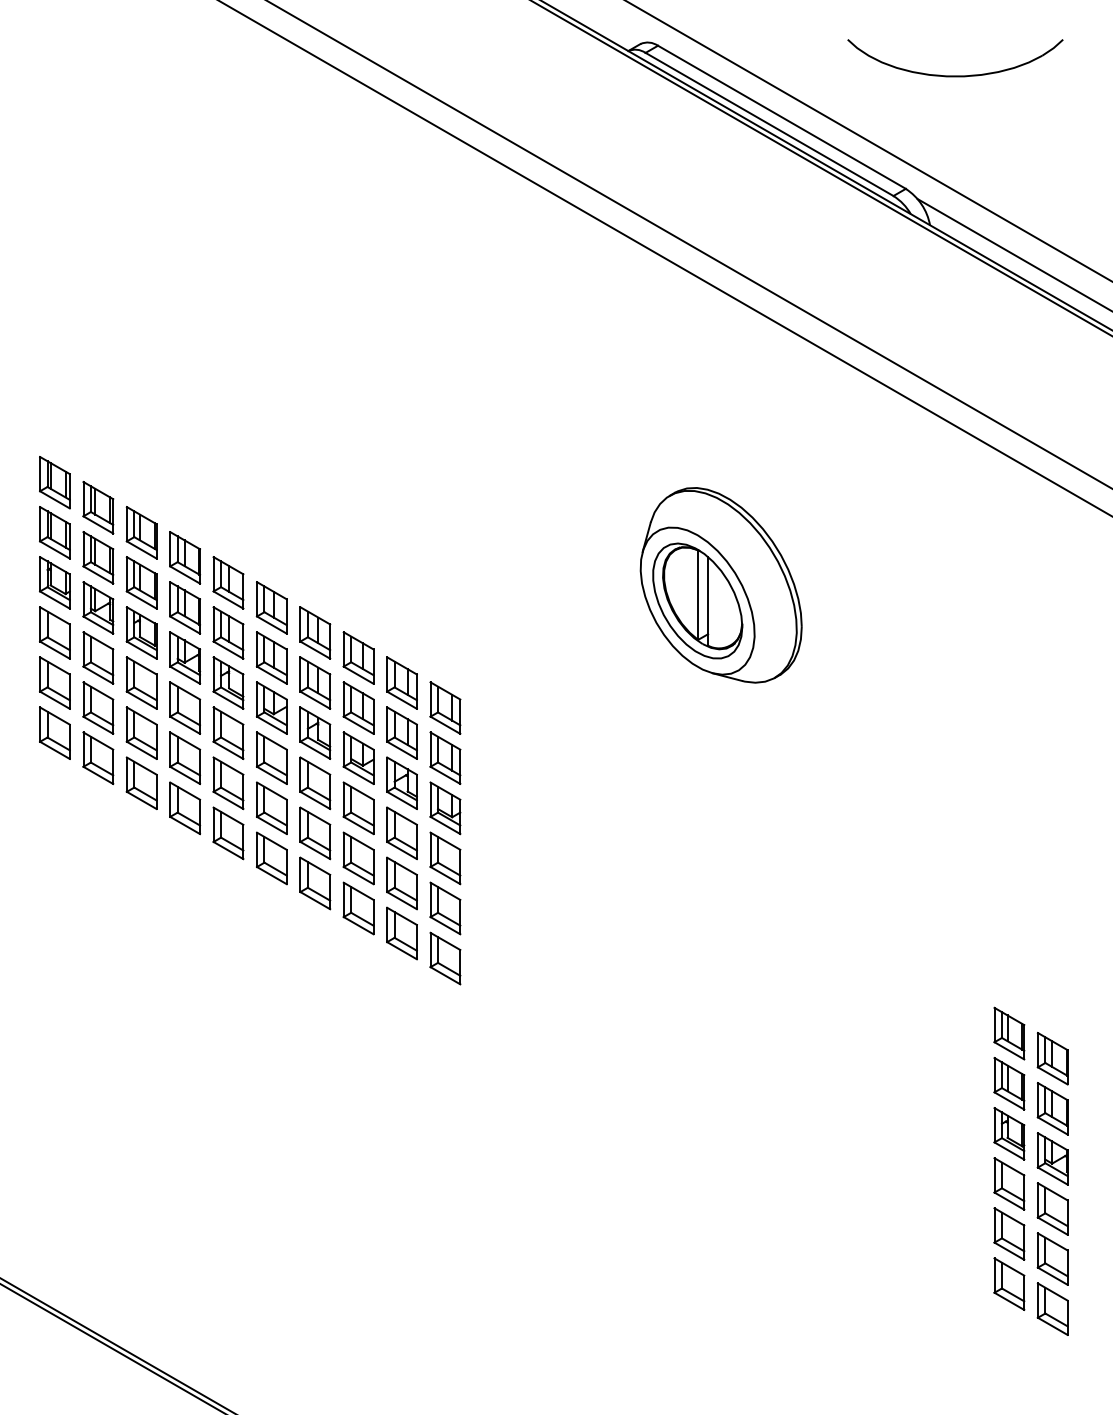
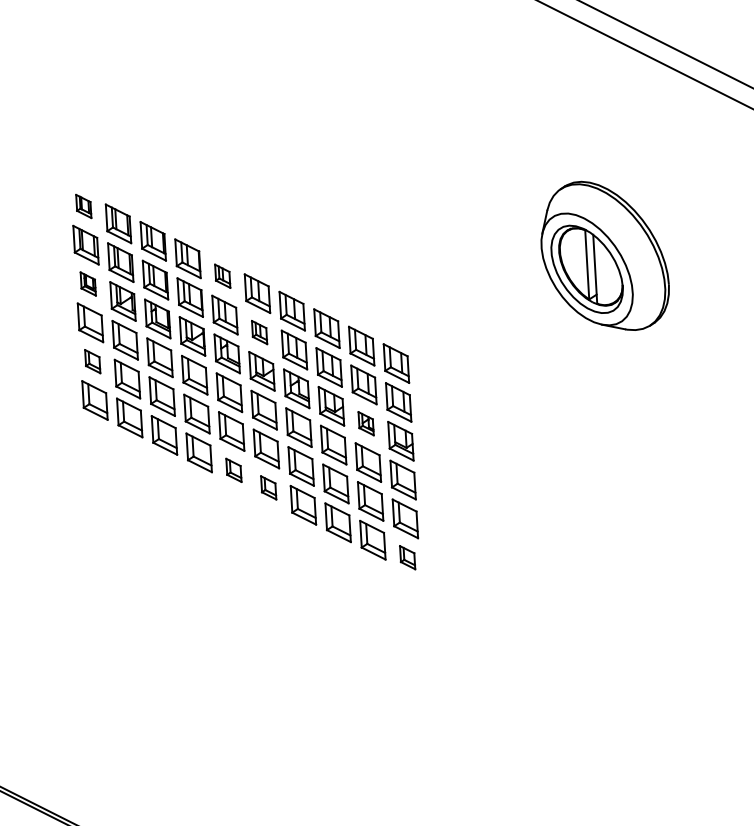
part: (54, 482) -> (83, 206), size x0.6
part: (54, 582) -> (87, 283), size x0.6
part: (228, 582) -> (222, 275), size x0.6
part: (271, 657) -> (259, 332), size x0.6
part: (54, 682) -> (92, 361), size x0.6
part: (401, 782) -> (365, 423), size x0.6
part: (228, 833) -> (233, 470), size x0.6
part: (271, 858) -> (268, 487), size x0.6
part: (445, 958) -> (407, 557), size x0.6

